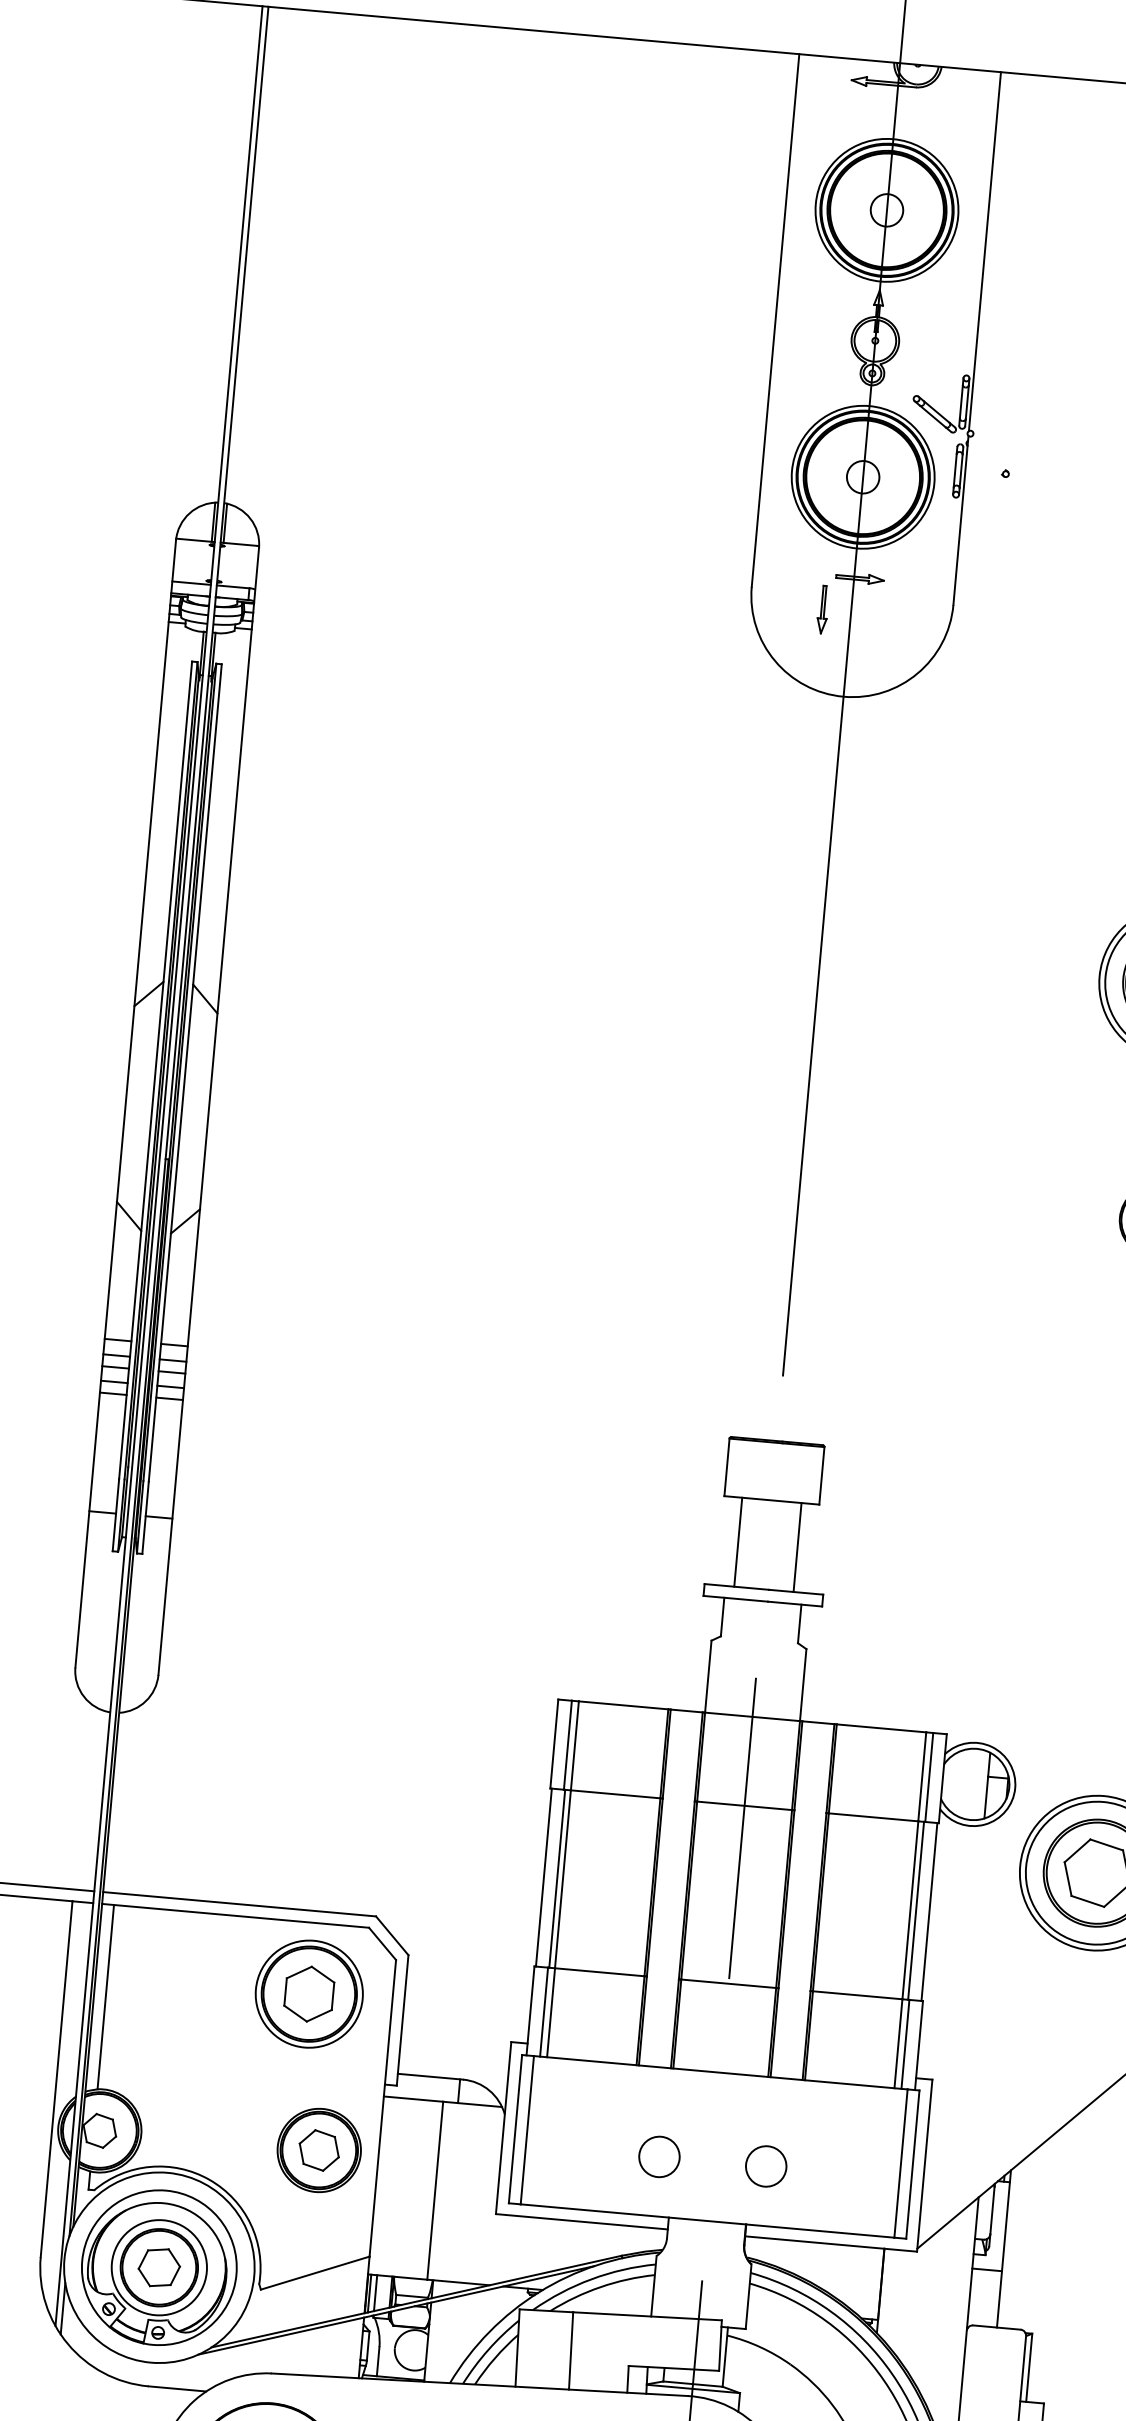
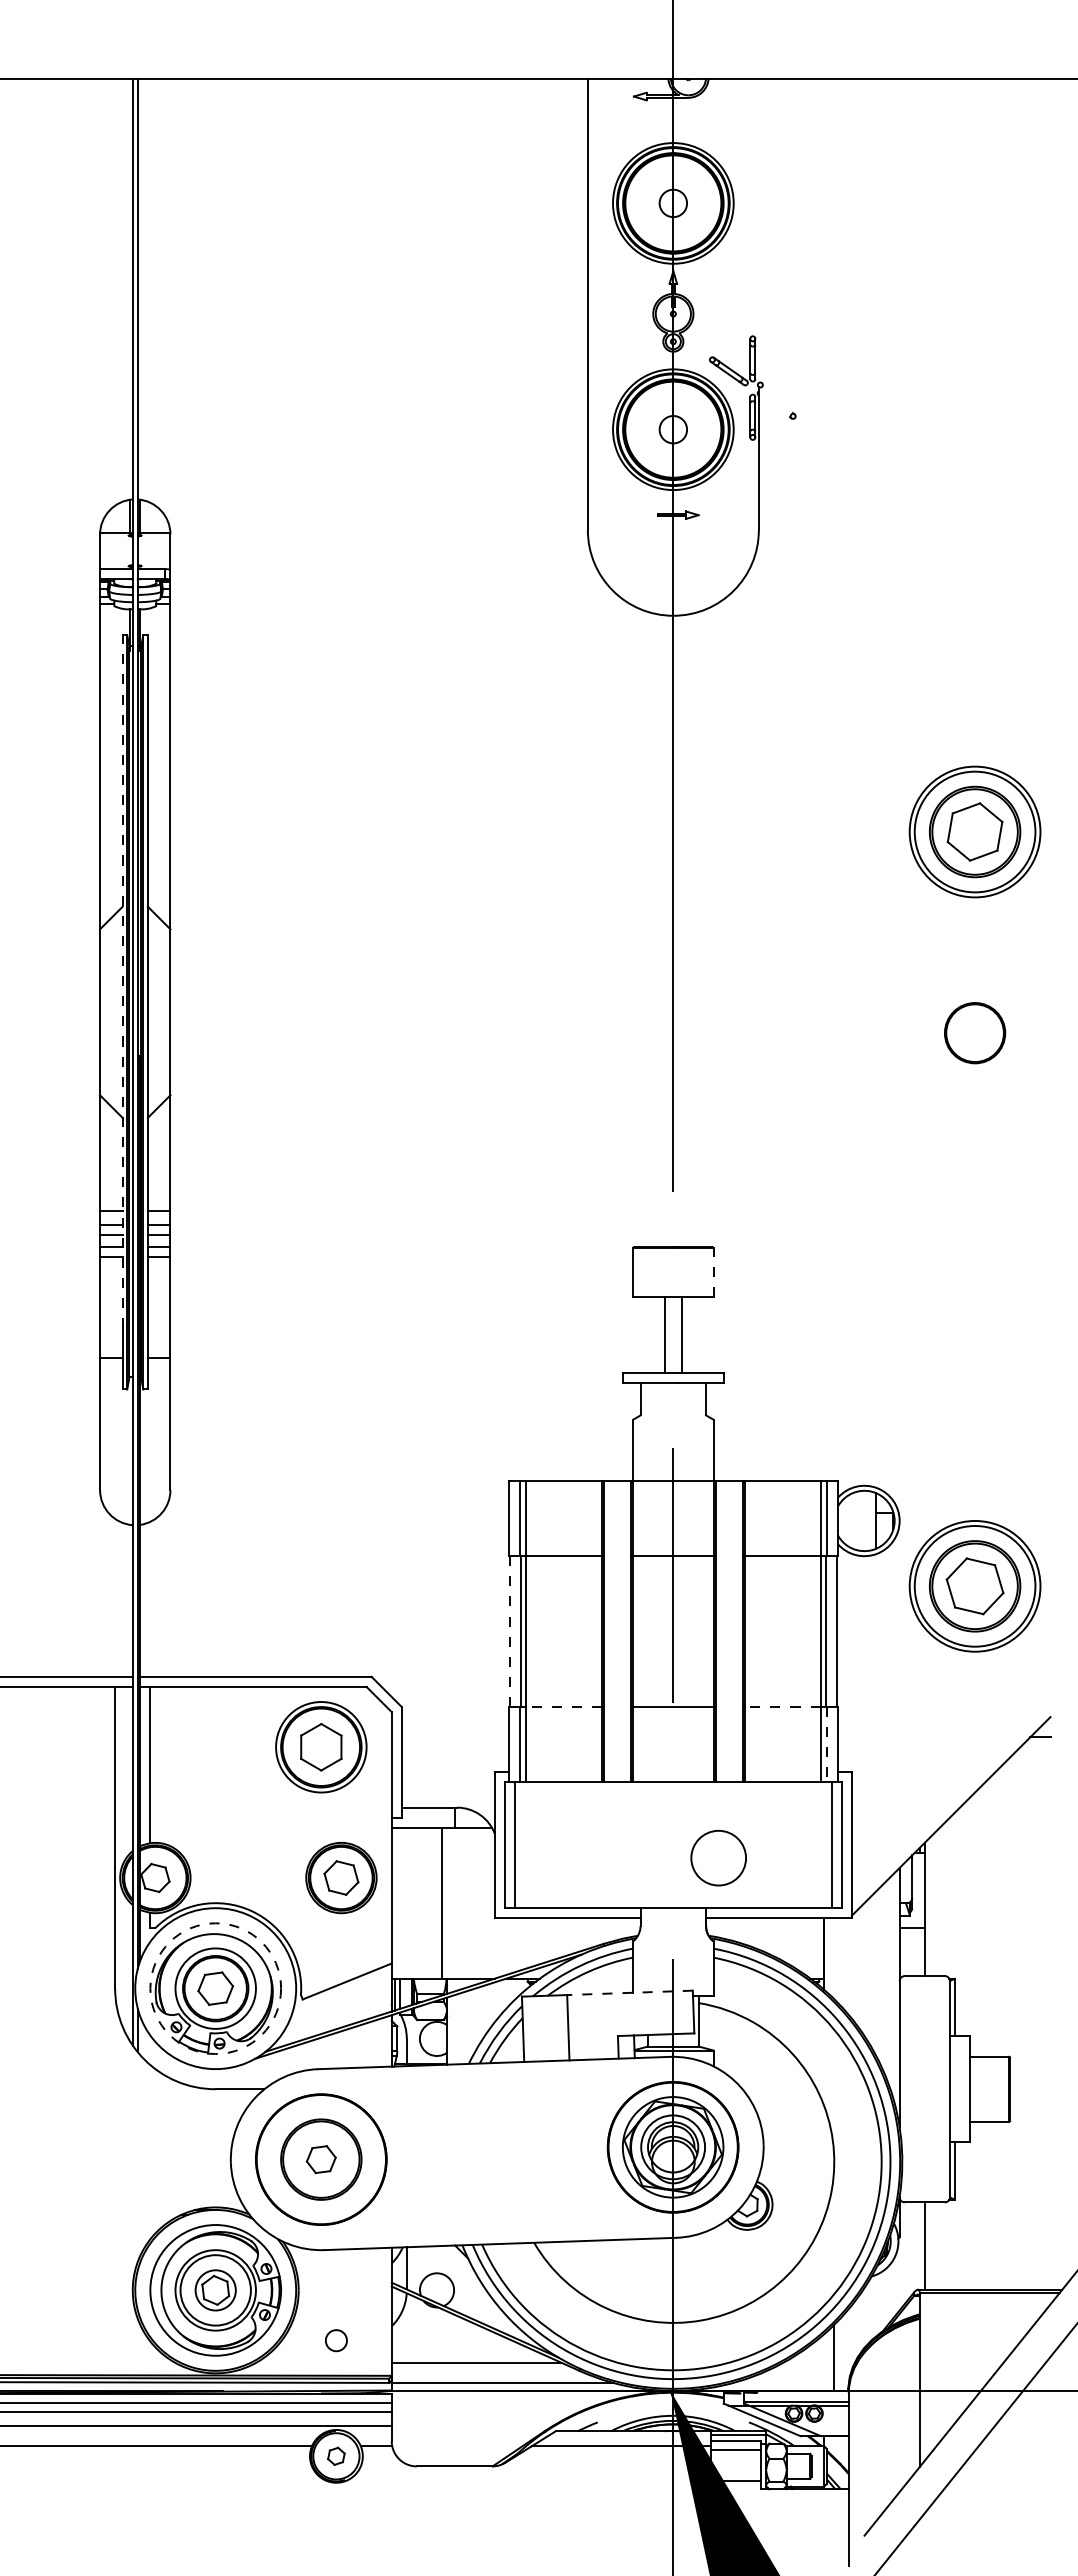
line: (984, 251) -> (758, 230), removed
part: (822, 610) -> (649, 544), removed
line: (155, 1070) -> (122, 981), solid -> dashed
line: (821, 1475) -> (713, 1272), solid -> dashed
line: (738, 1541) -> (682, 1334), moved
line: (797, 1547) -> (664, 1334), moved
line: (543, 1878) -> (509, 1632), solid -> dashed
line: (600, 1972) -> (564, 1707), solid -> dashed
line: (857, 1995) -> (782, 1707), solid -> dashed
line: (905, 2044) -> (826, 1744), solid -> dashed
circle: (659, 2156) -> (628, 1857), removed
circle: (766, 2165) -> (718, 1857), size x1.6
circle: (159, 2267) -> (215, 1988), solid -> dashed
line: (648, 2315) -> (630, 1992), solid -> dashed

